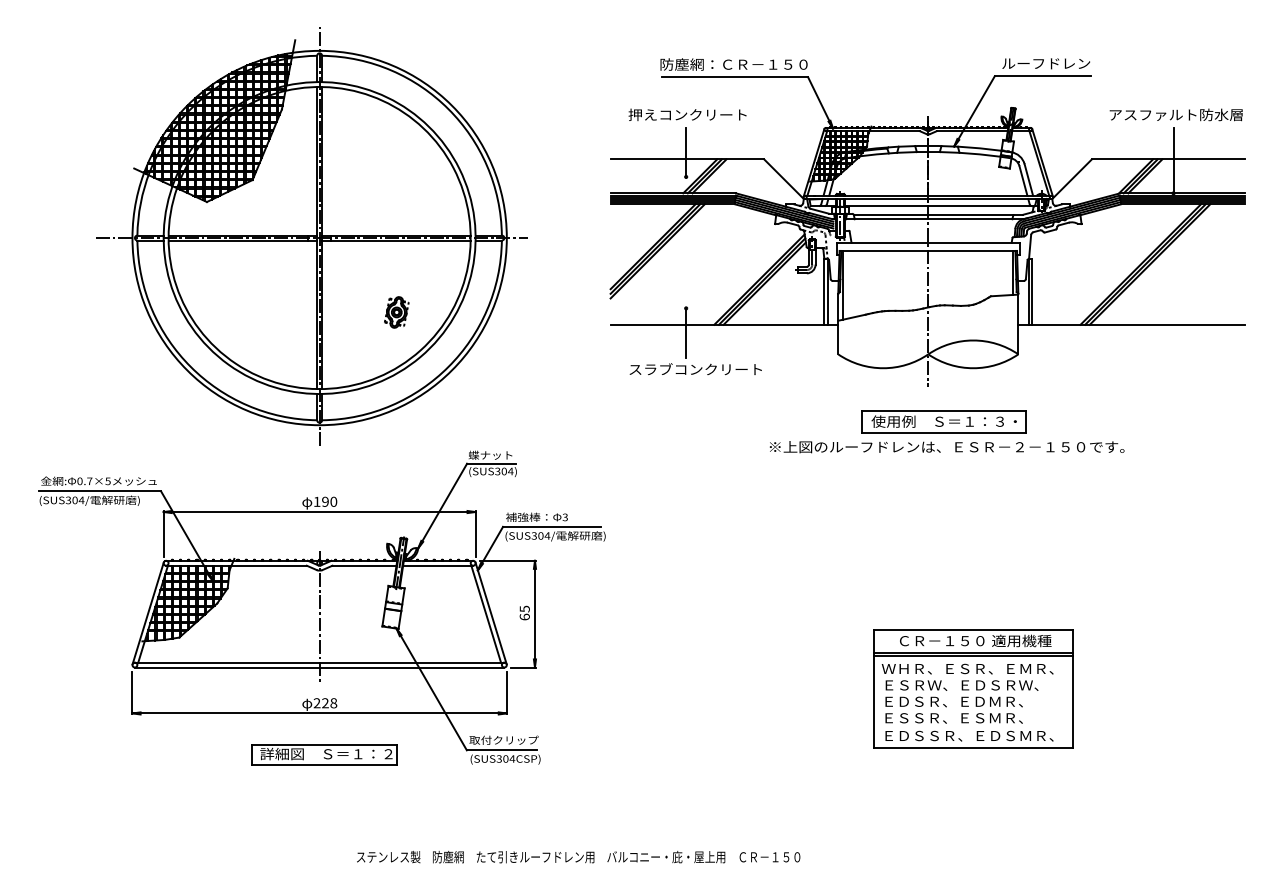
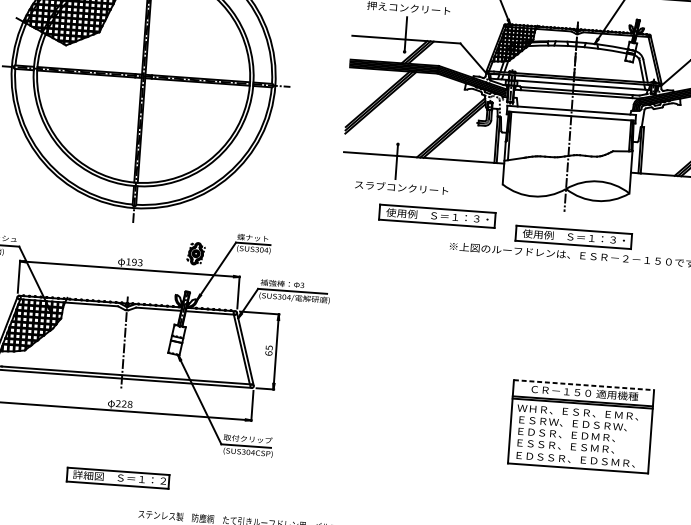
part: (396, 312) -> (195, 253), moved
part: (748, 405) -> (436, 215), added
text: (333, 501) -> (140, 262), 190 -> 193
line: (973, 629) -> (583, 384), solid -> dashed
part: (324, 754) -> (118, 478), moved

